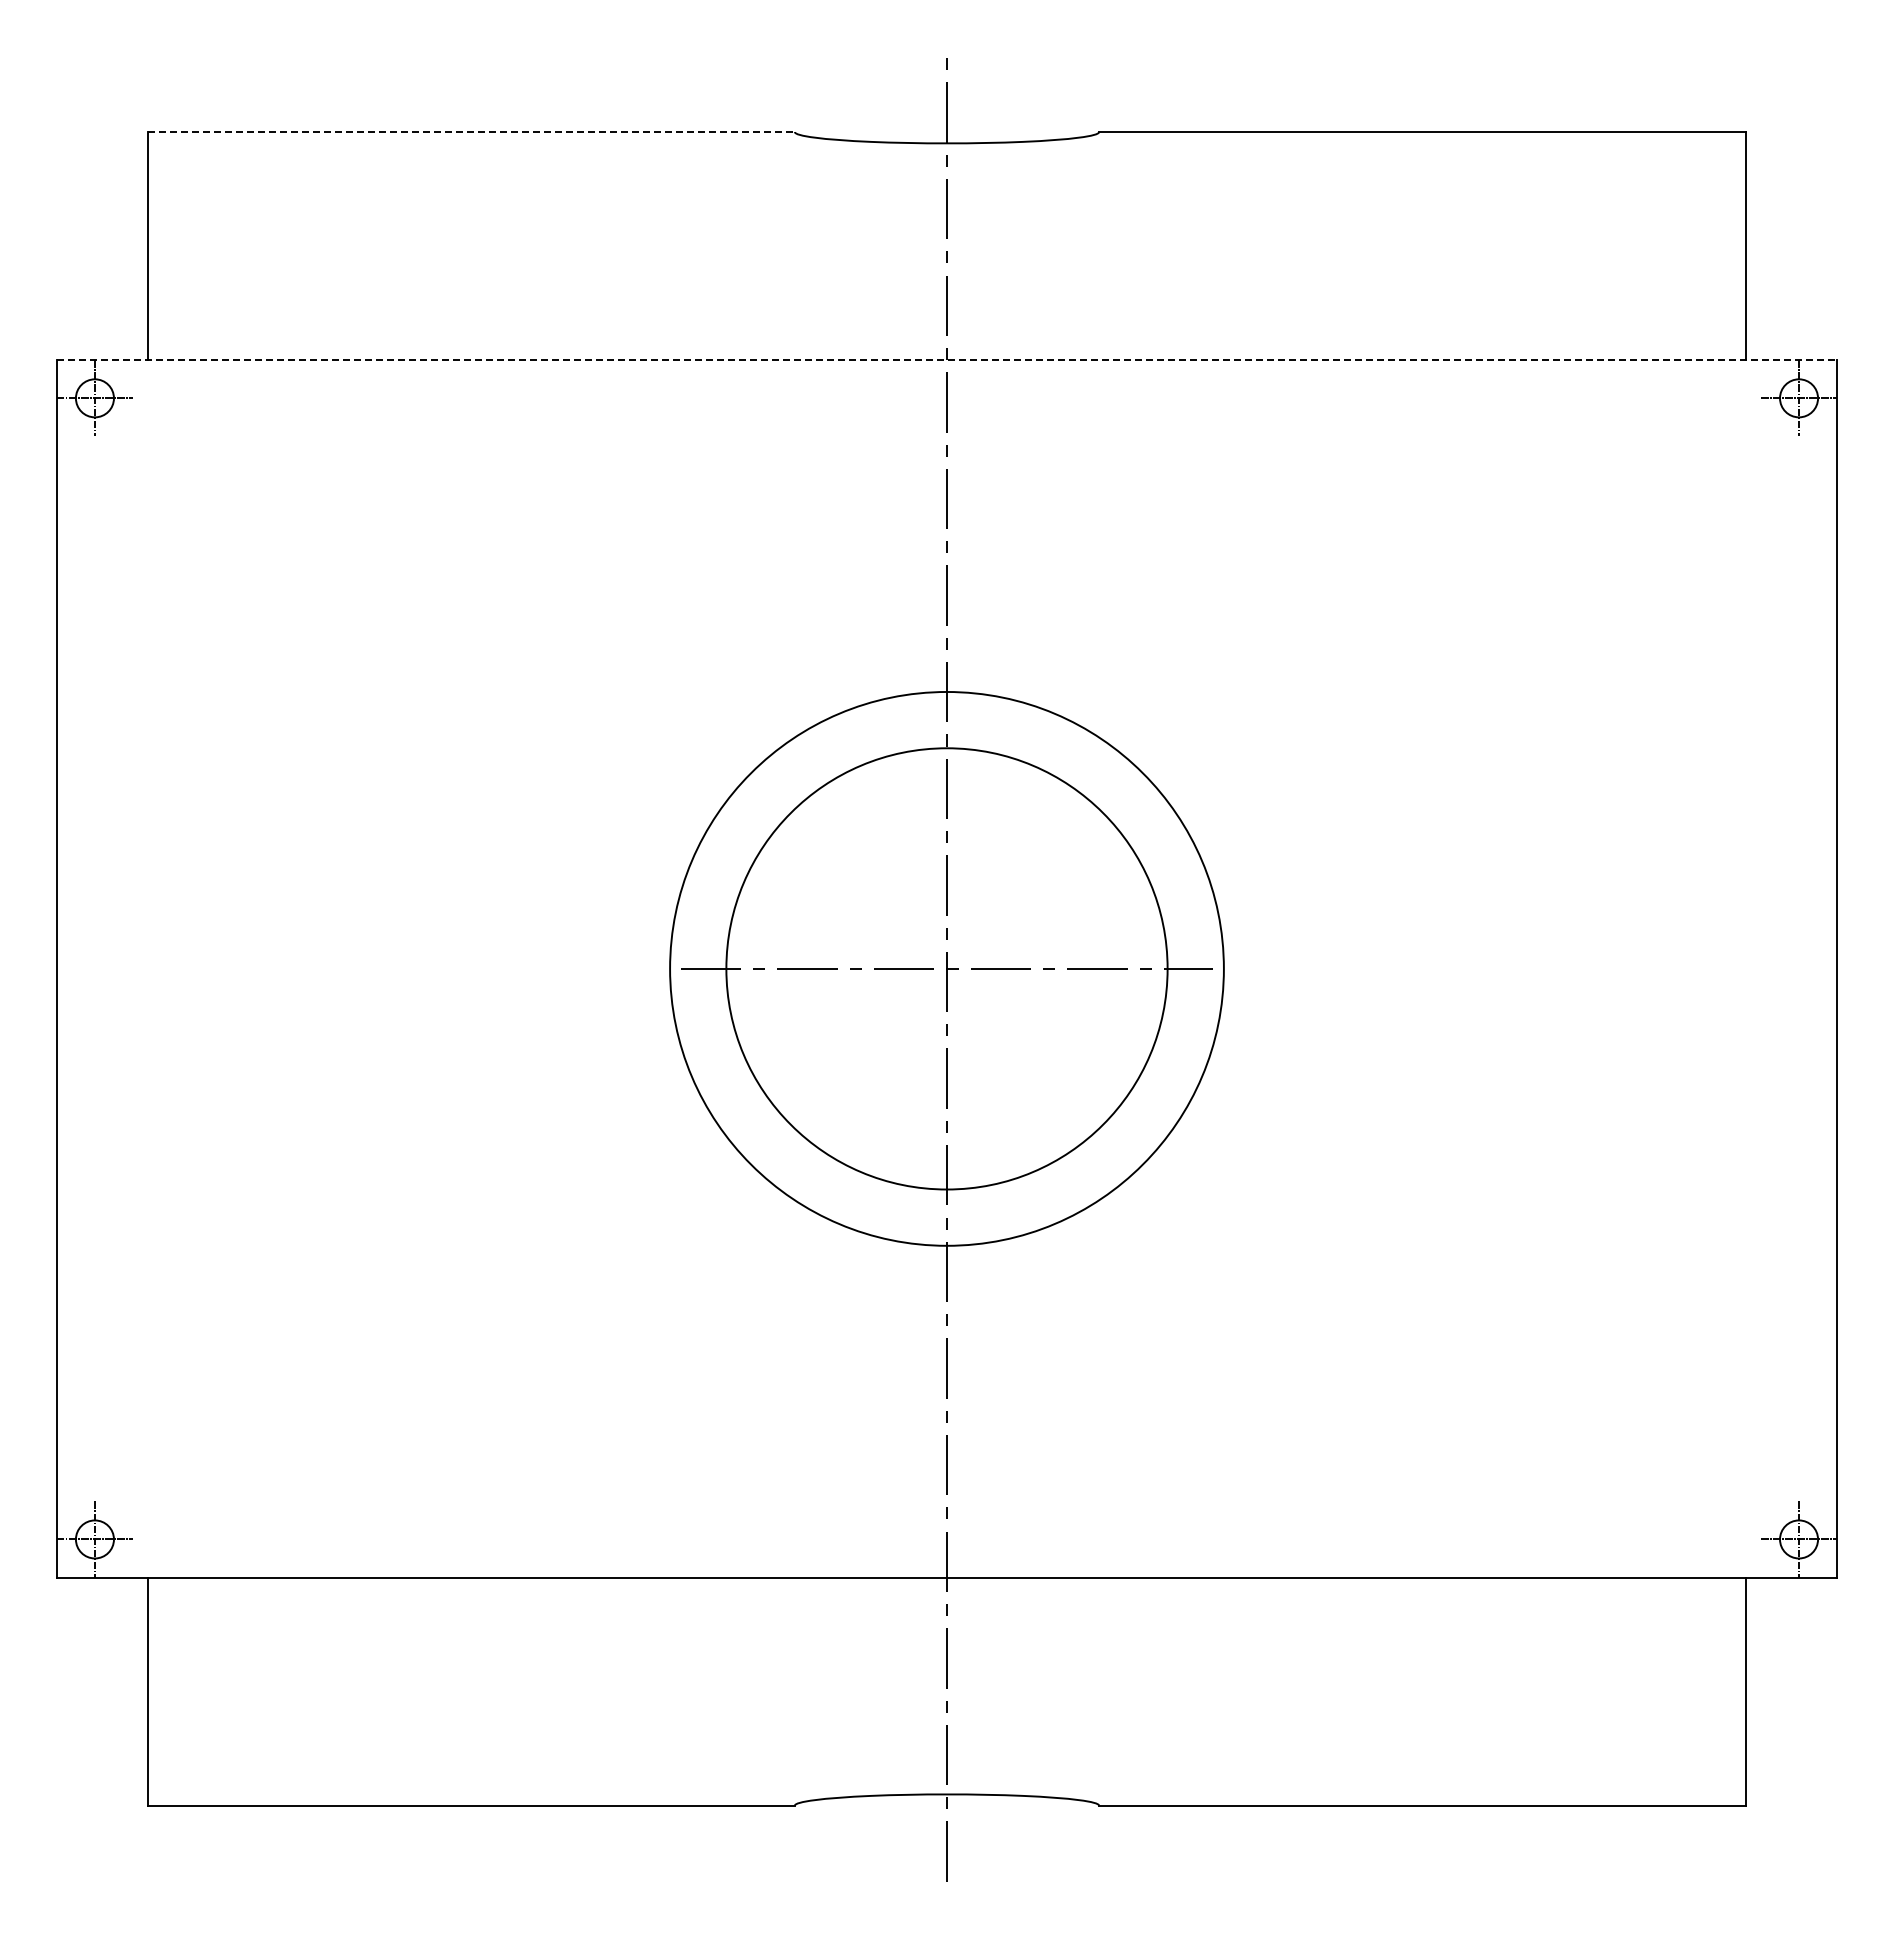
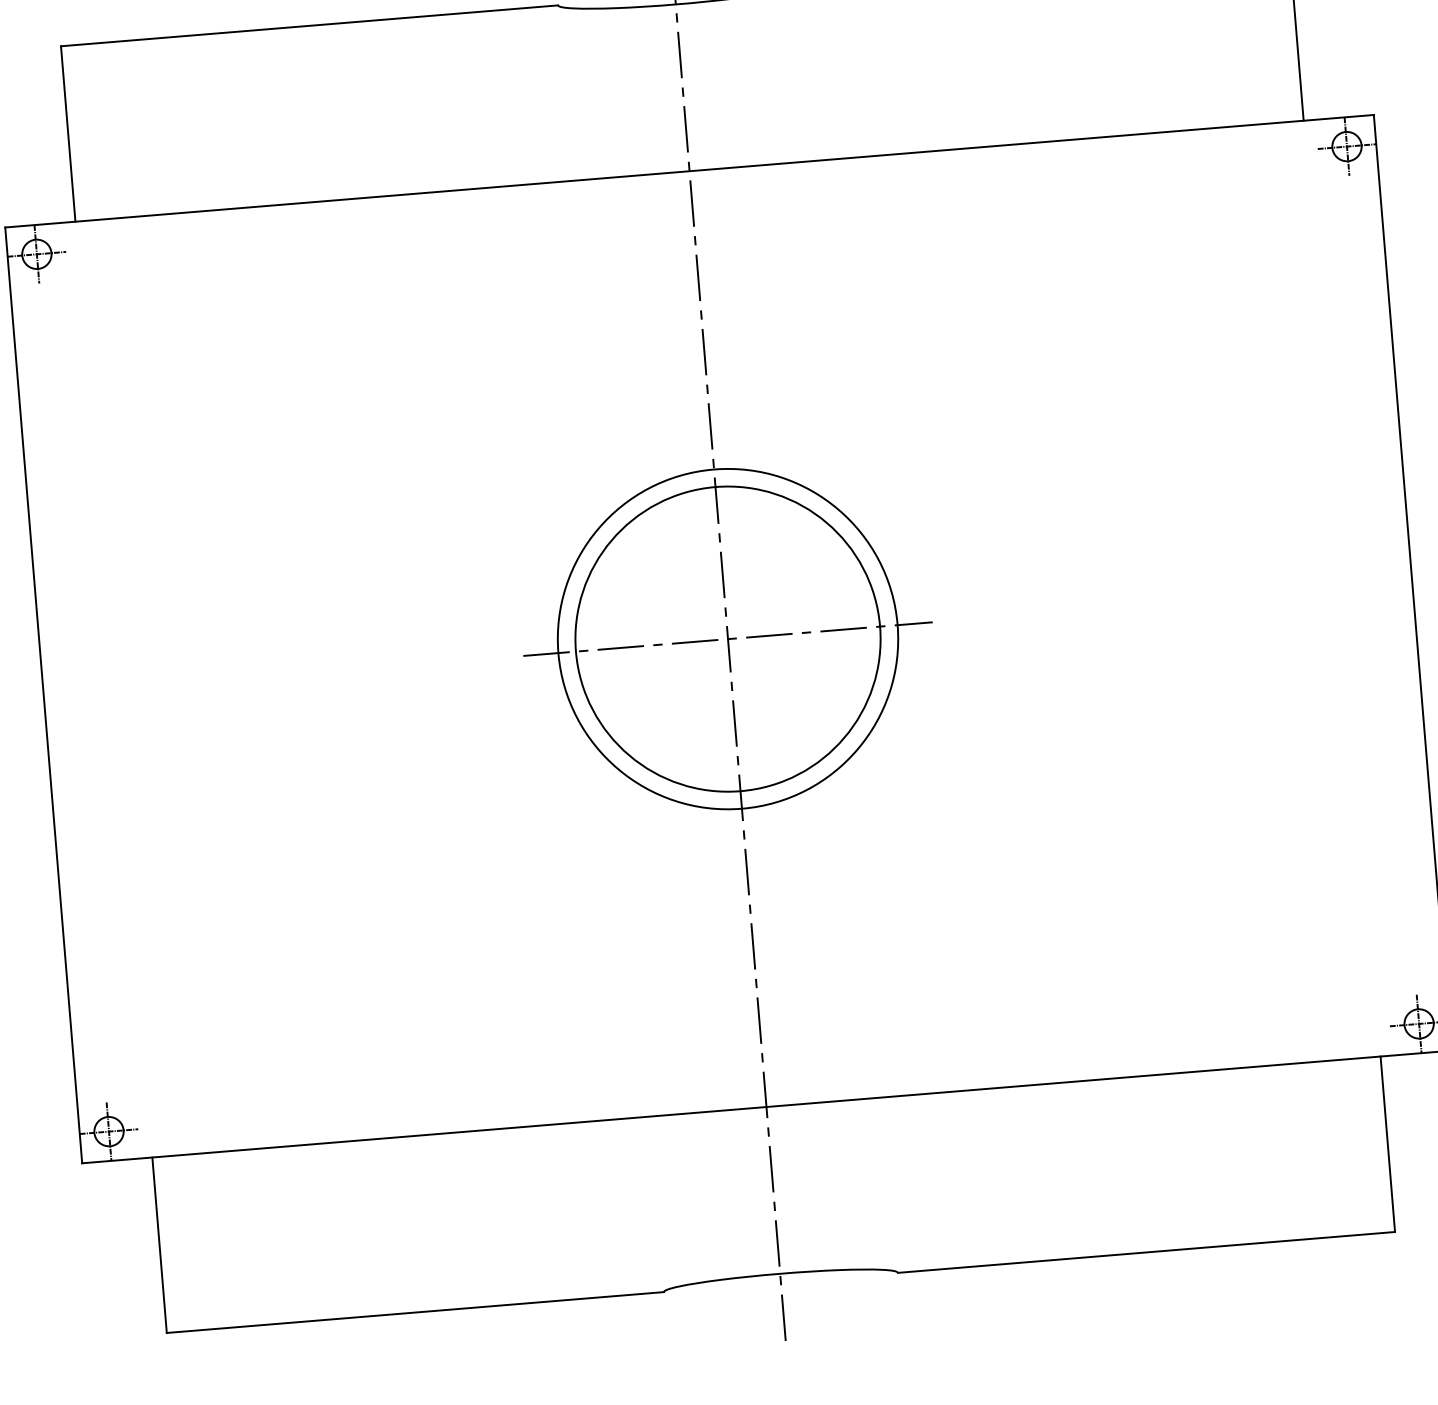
line: (472, 132) -> (310, 26), dashed -> solid
line: (947, 360) -> (689, 171), dashed -> solid
circle: (946, 968) -> (727, 638), size x0.71

